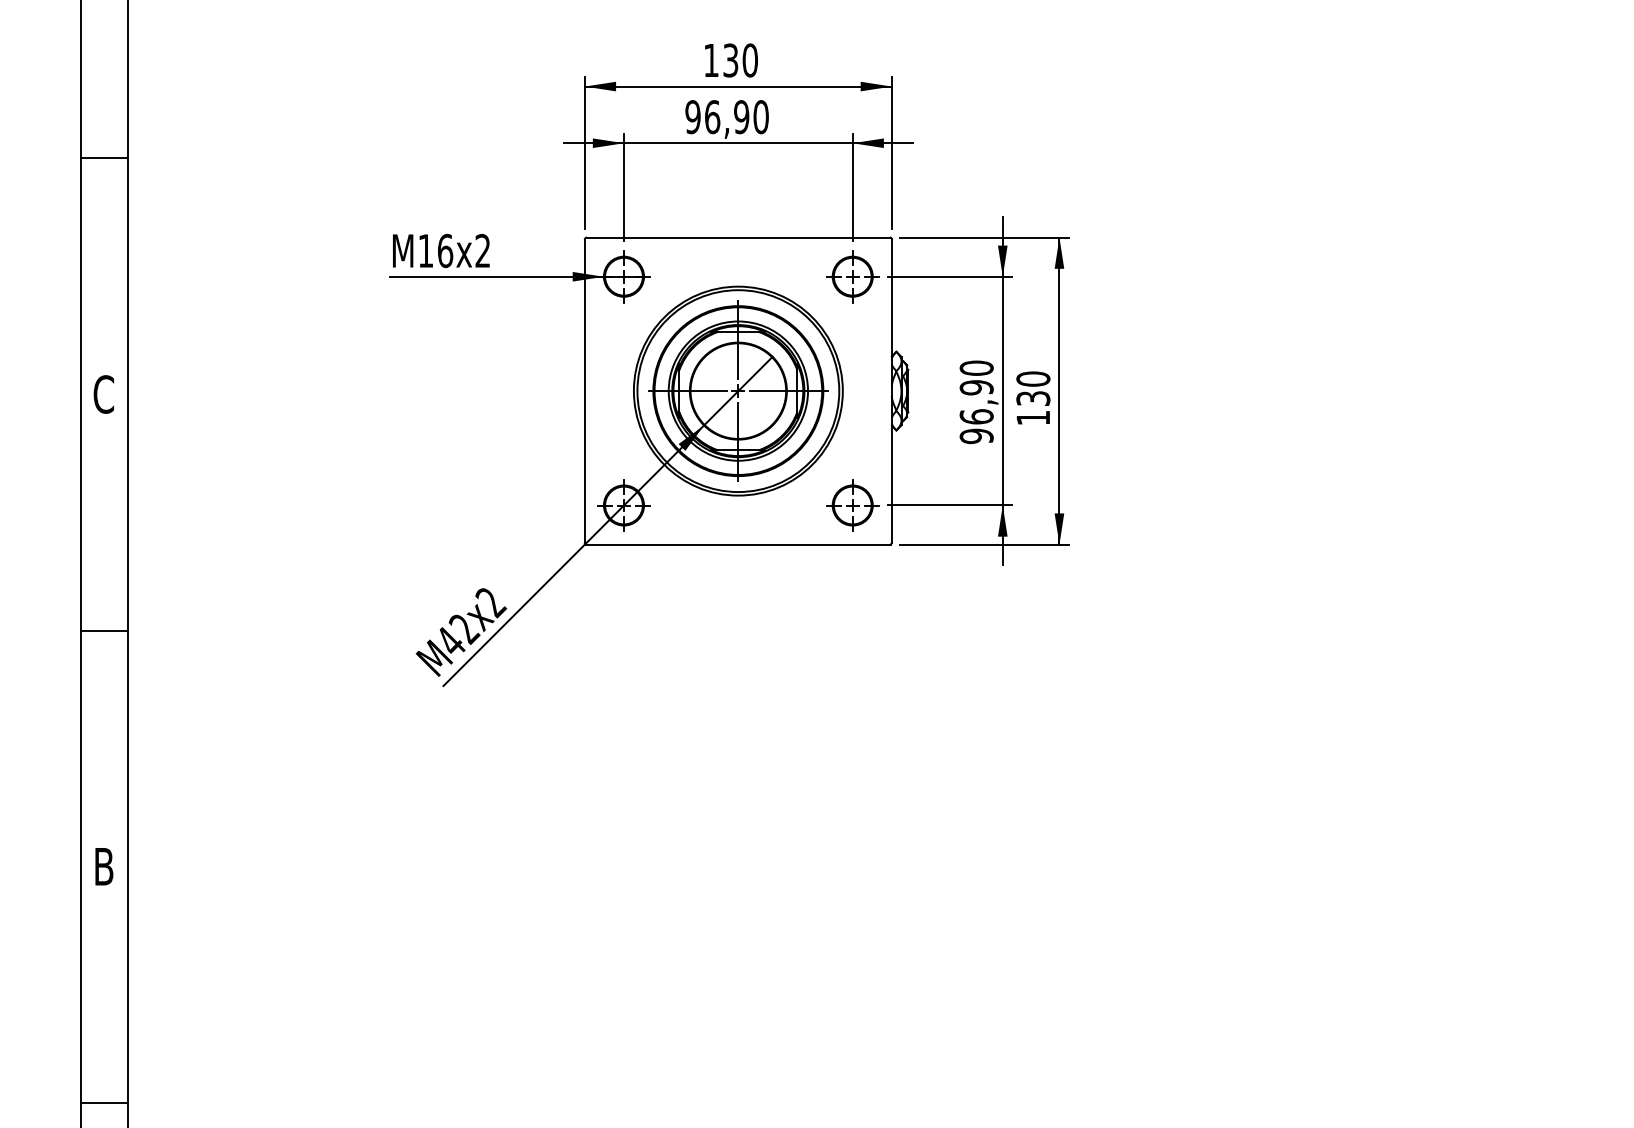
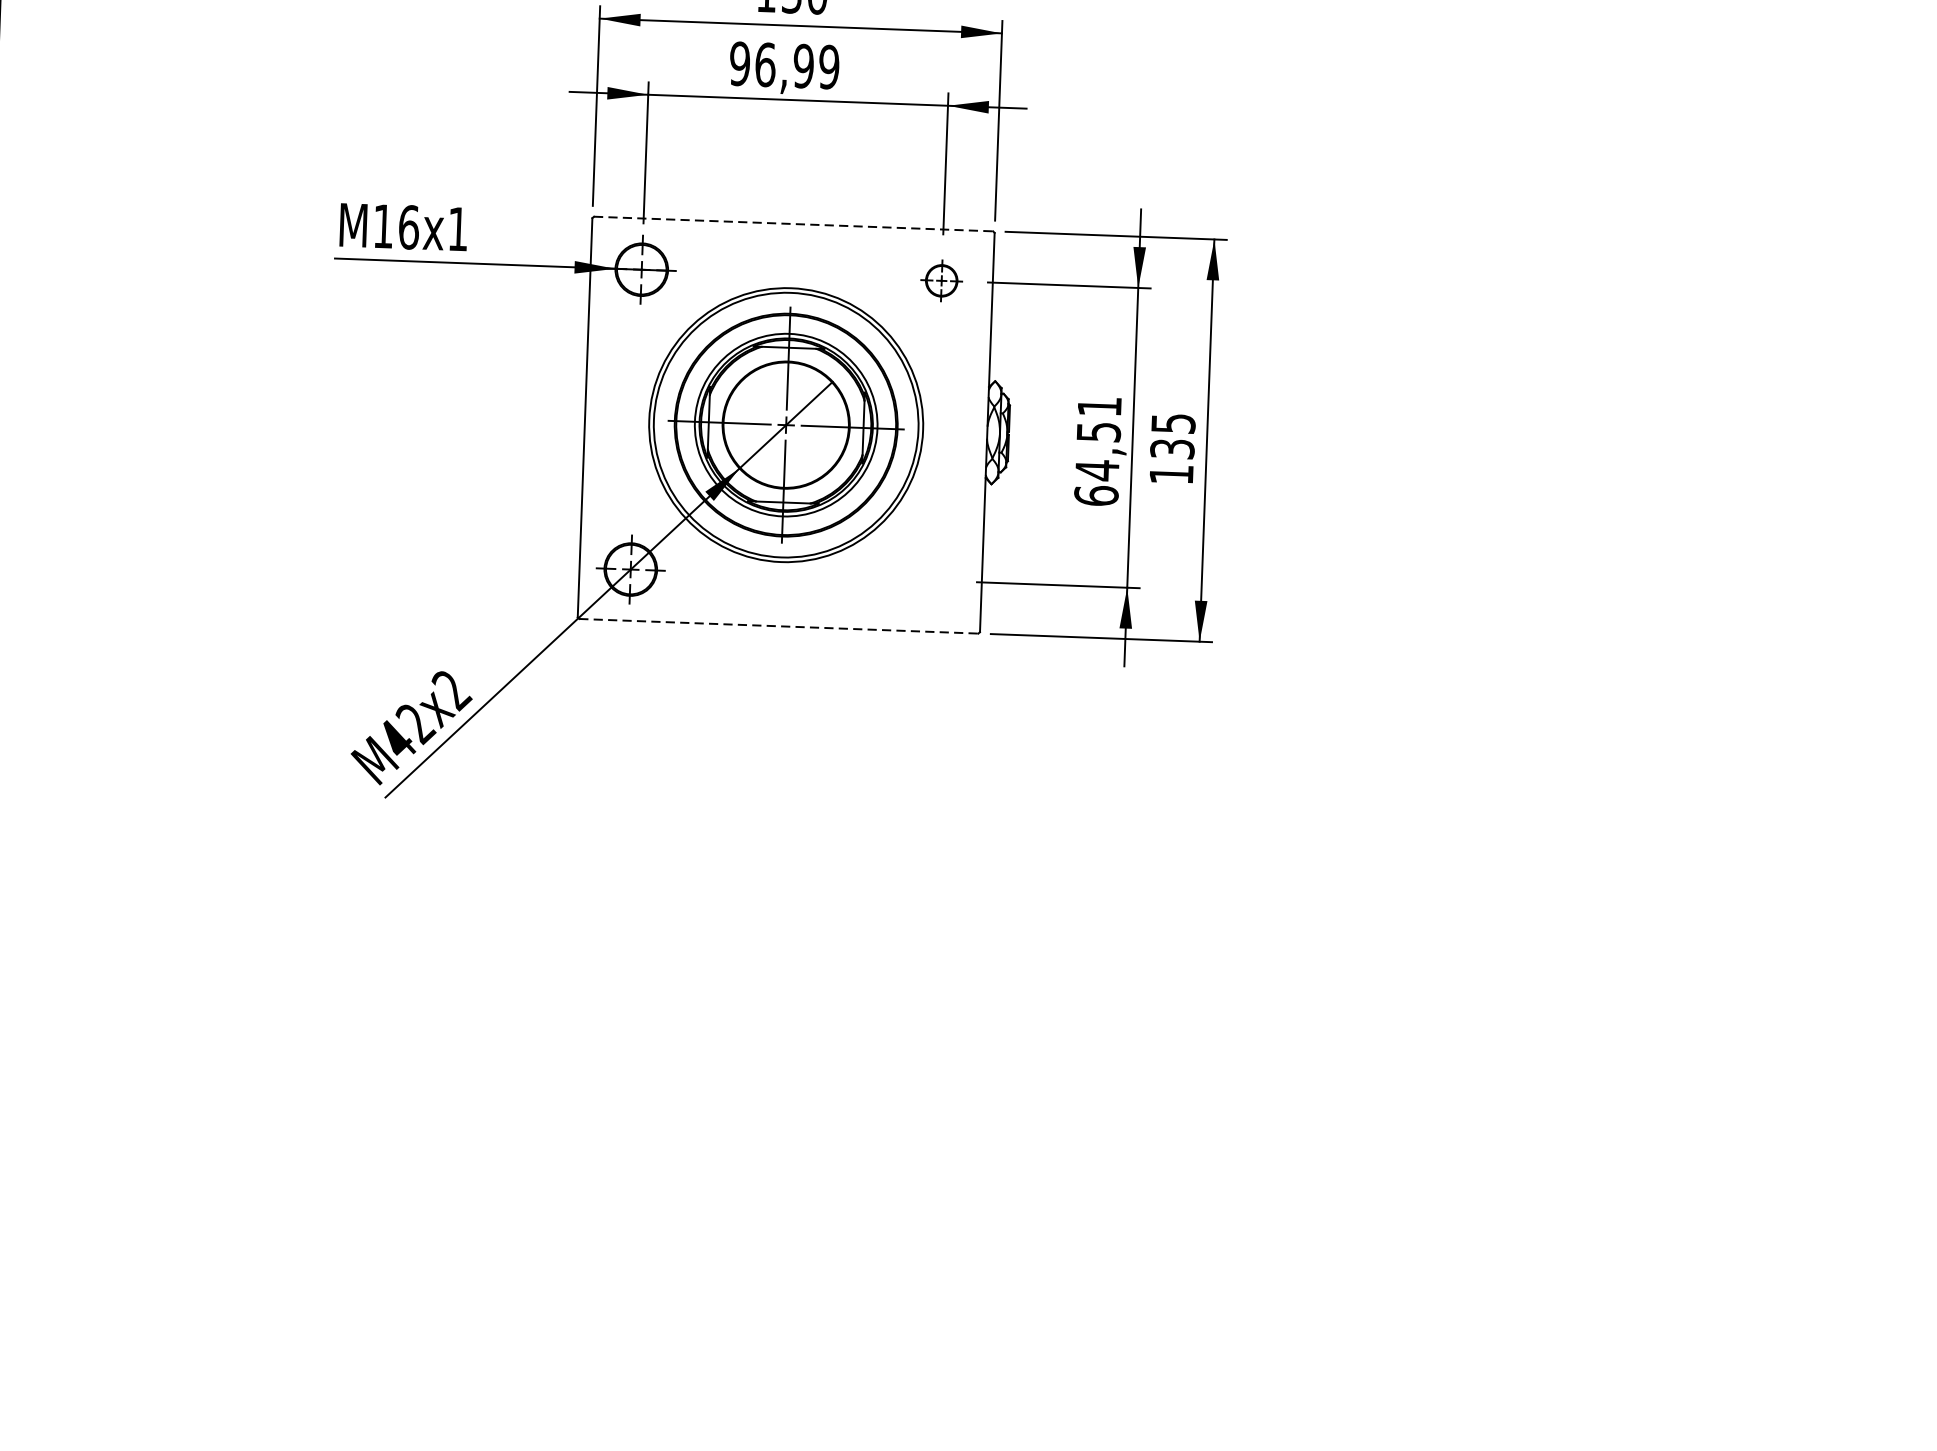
text: (760, 117) -> (828, 67), 96,90 -> 96,99
line: (738, 237) -> (793, 223), solid -> dashed
text: (482, 250) -> (457, 228), M16x2 -> M16x1
part: (852, 276) -> (941, 280), size x0.6
text: (1033, 378) -> (1173, 422), 130 -> 135
text: (976, 402) -> (1097, 451), 96,90 -> 64,51
part: (852, 505) -> (930, 580), removed
line: (738, 544) -> (778, 626), solid -> dashed

